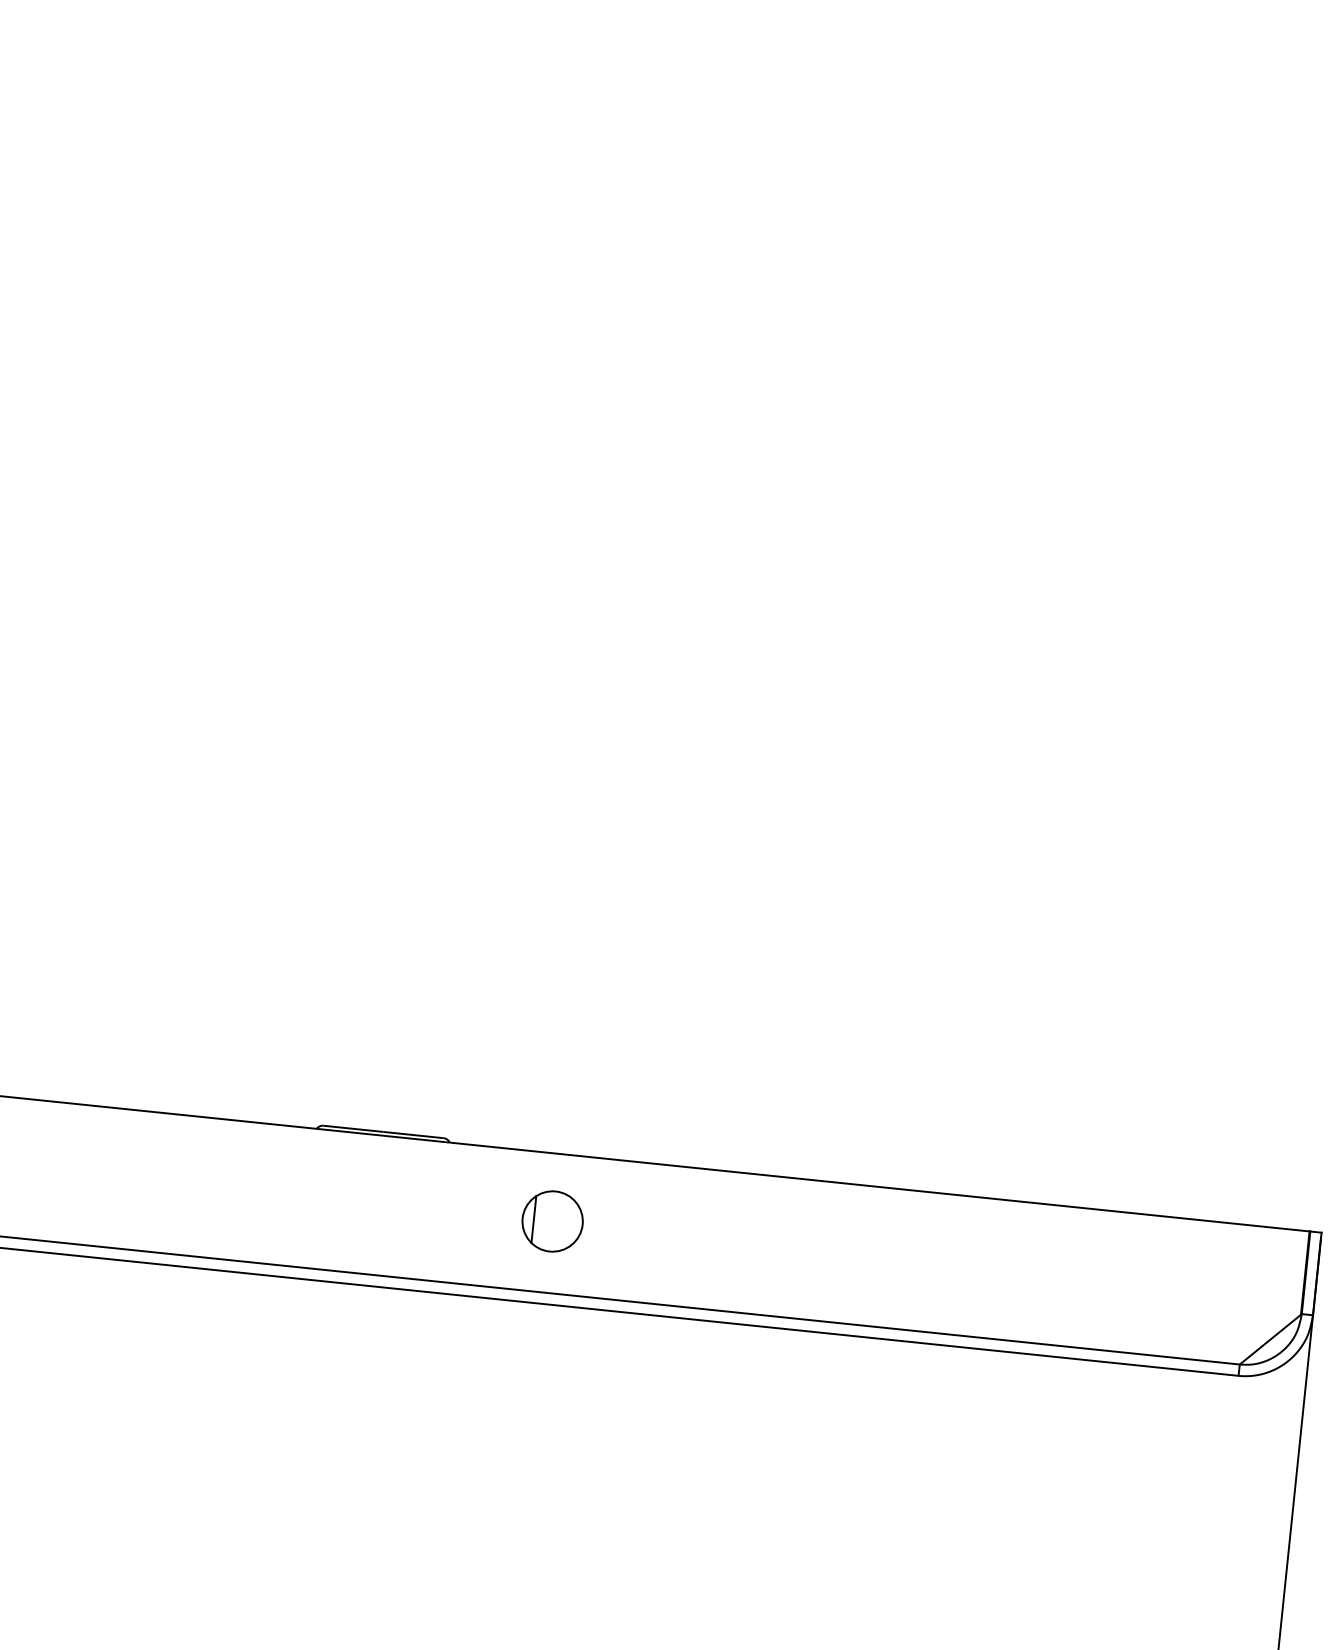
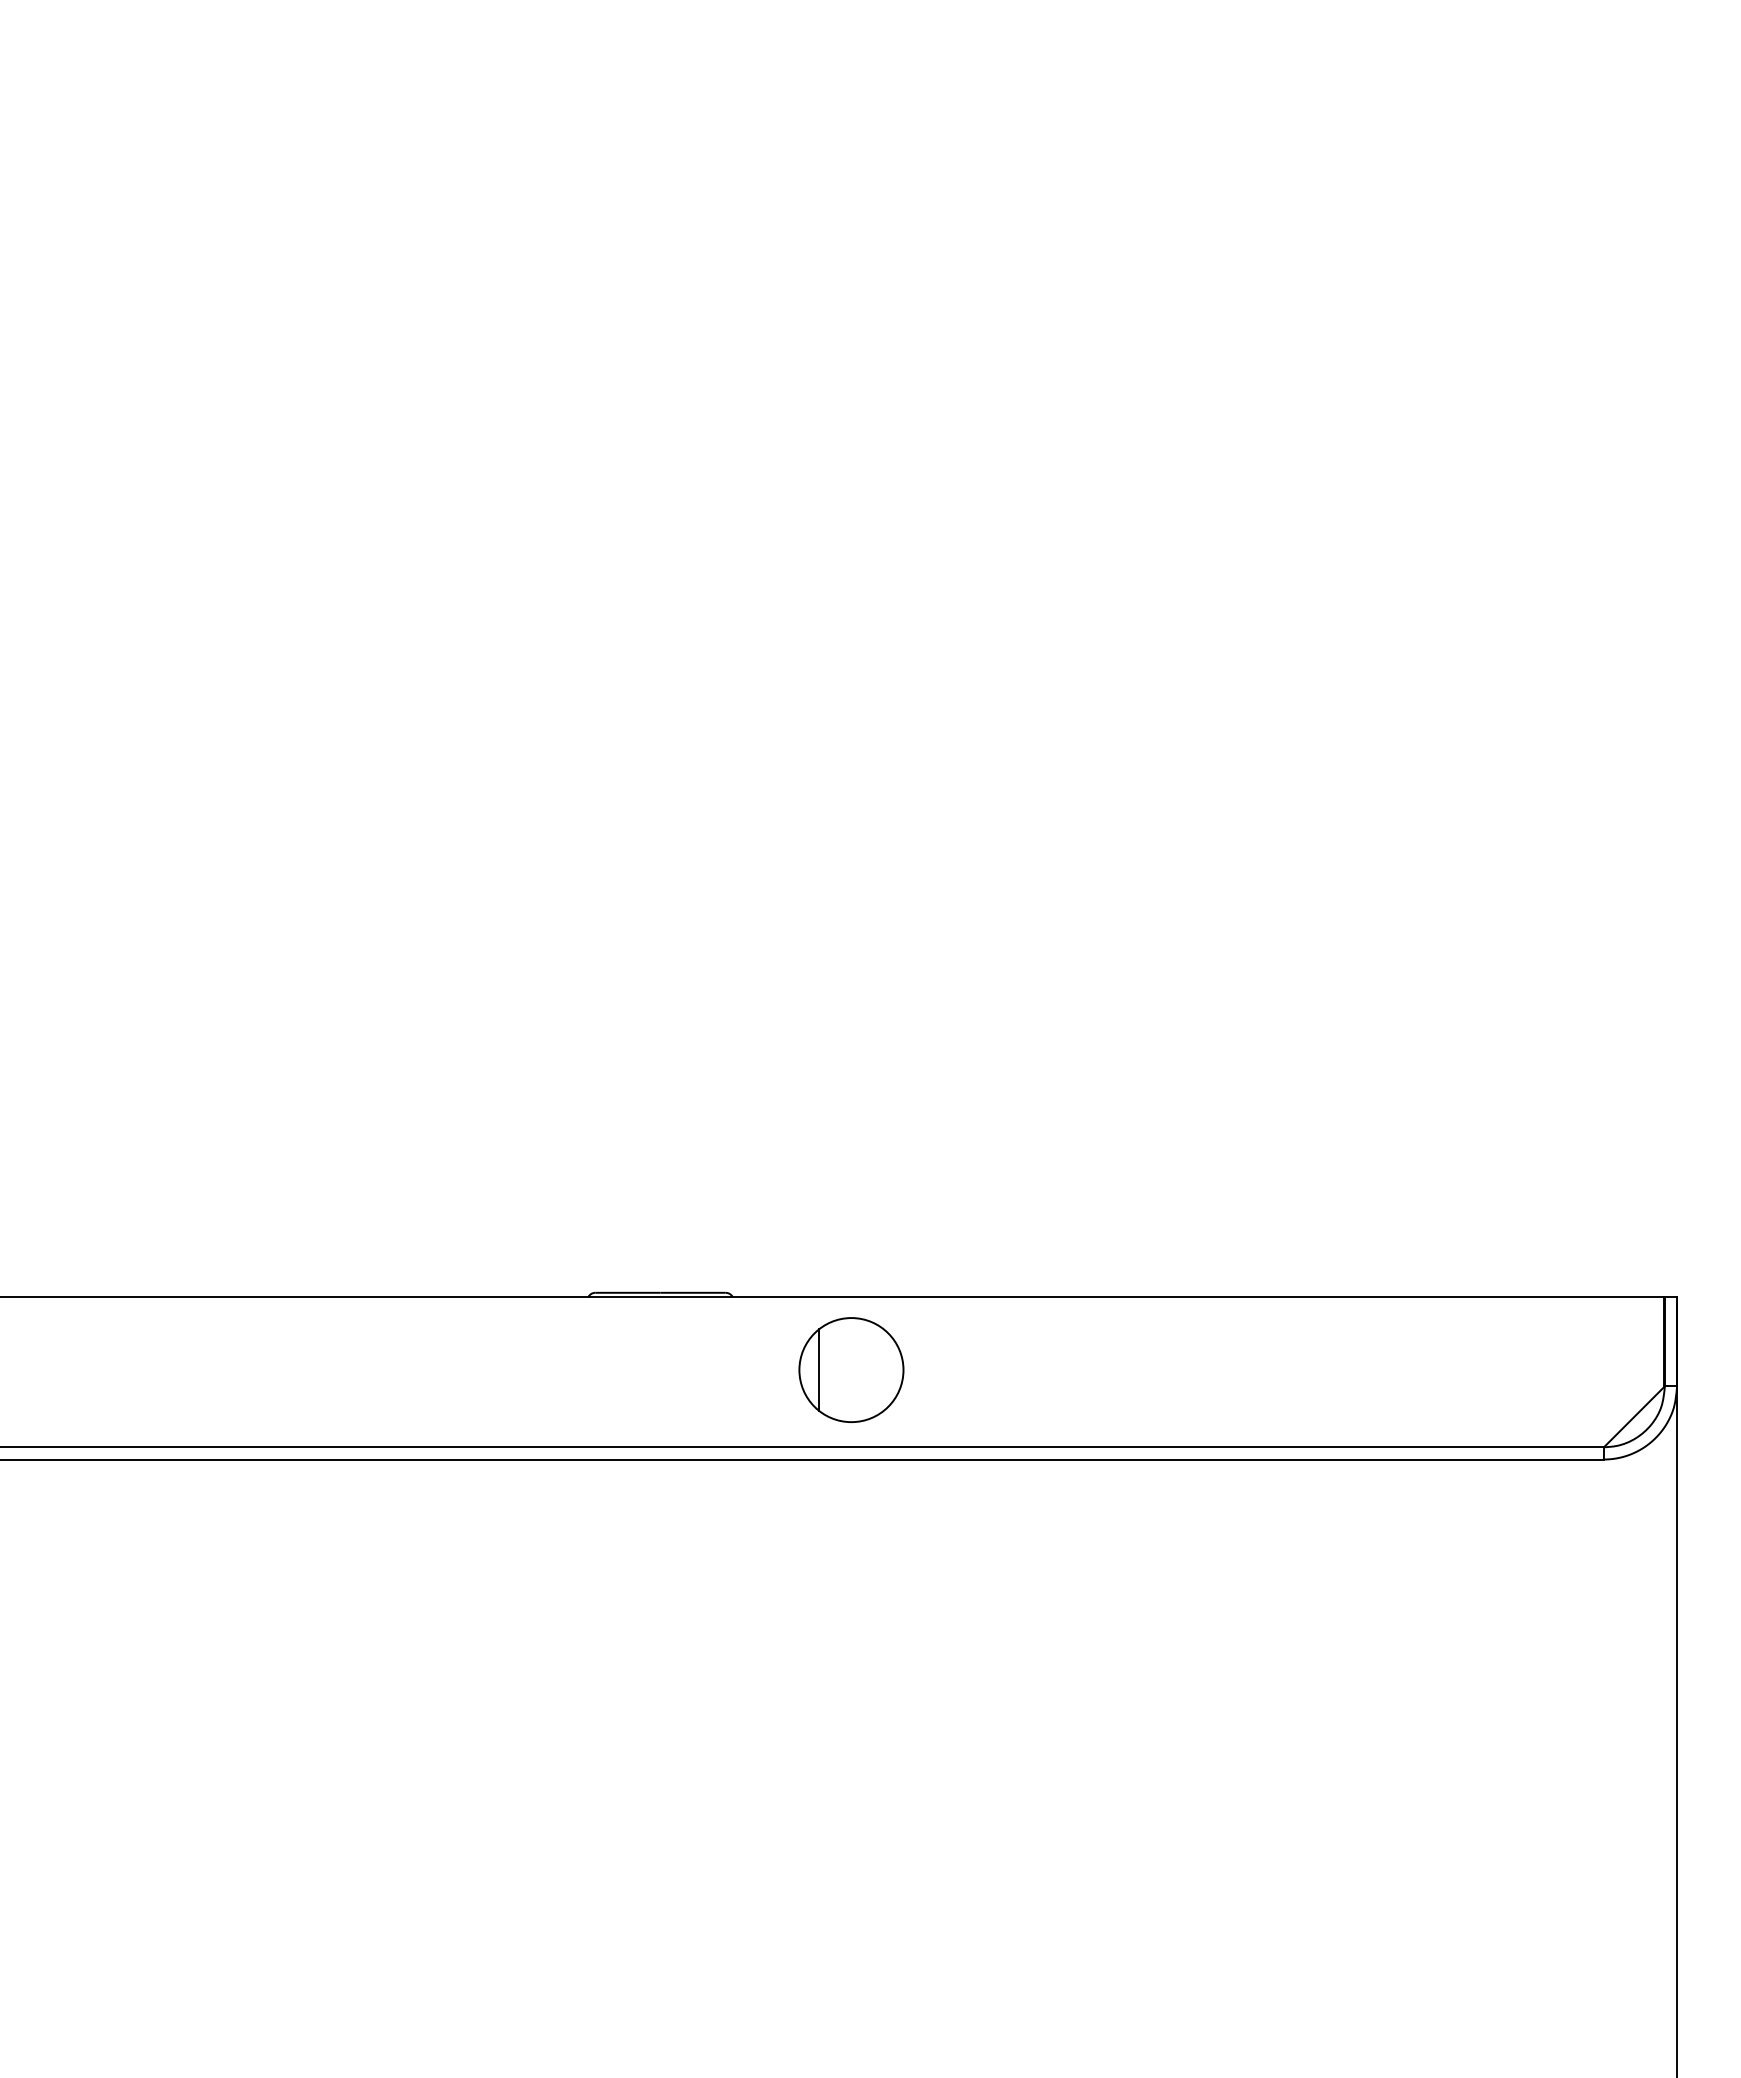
part: (552, 1220) -> (851, 1369), size x1.6

